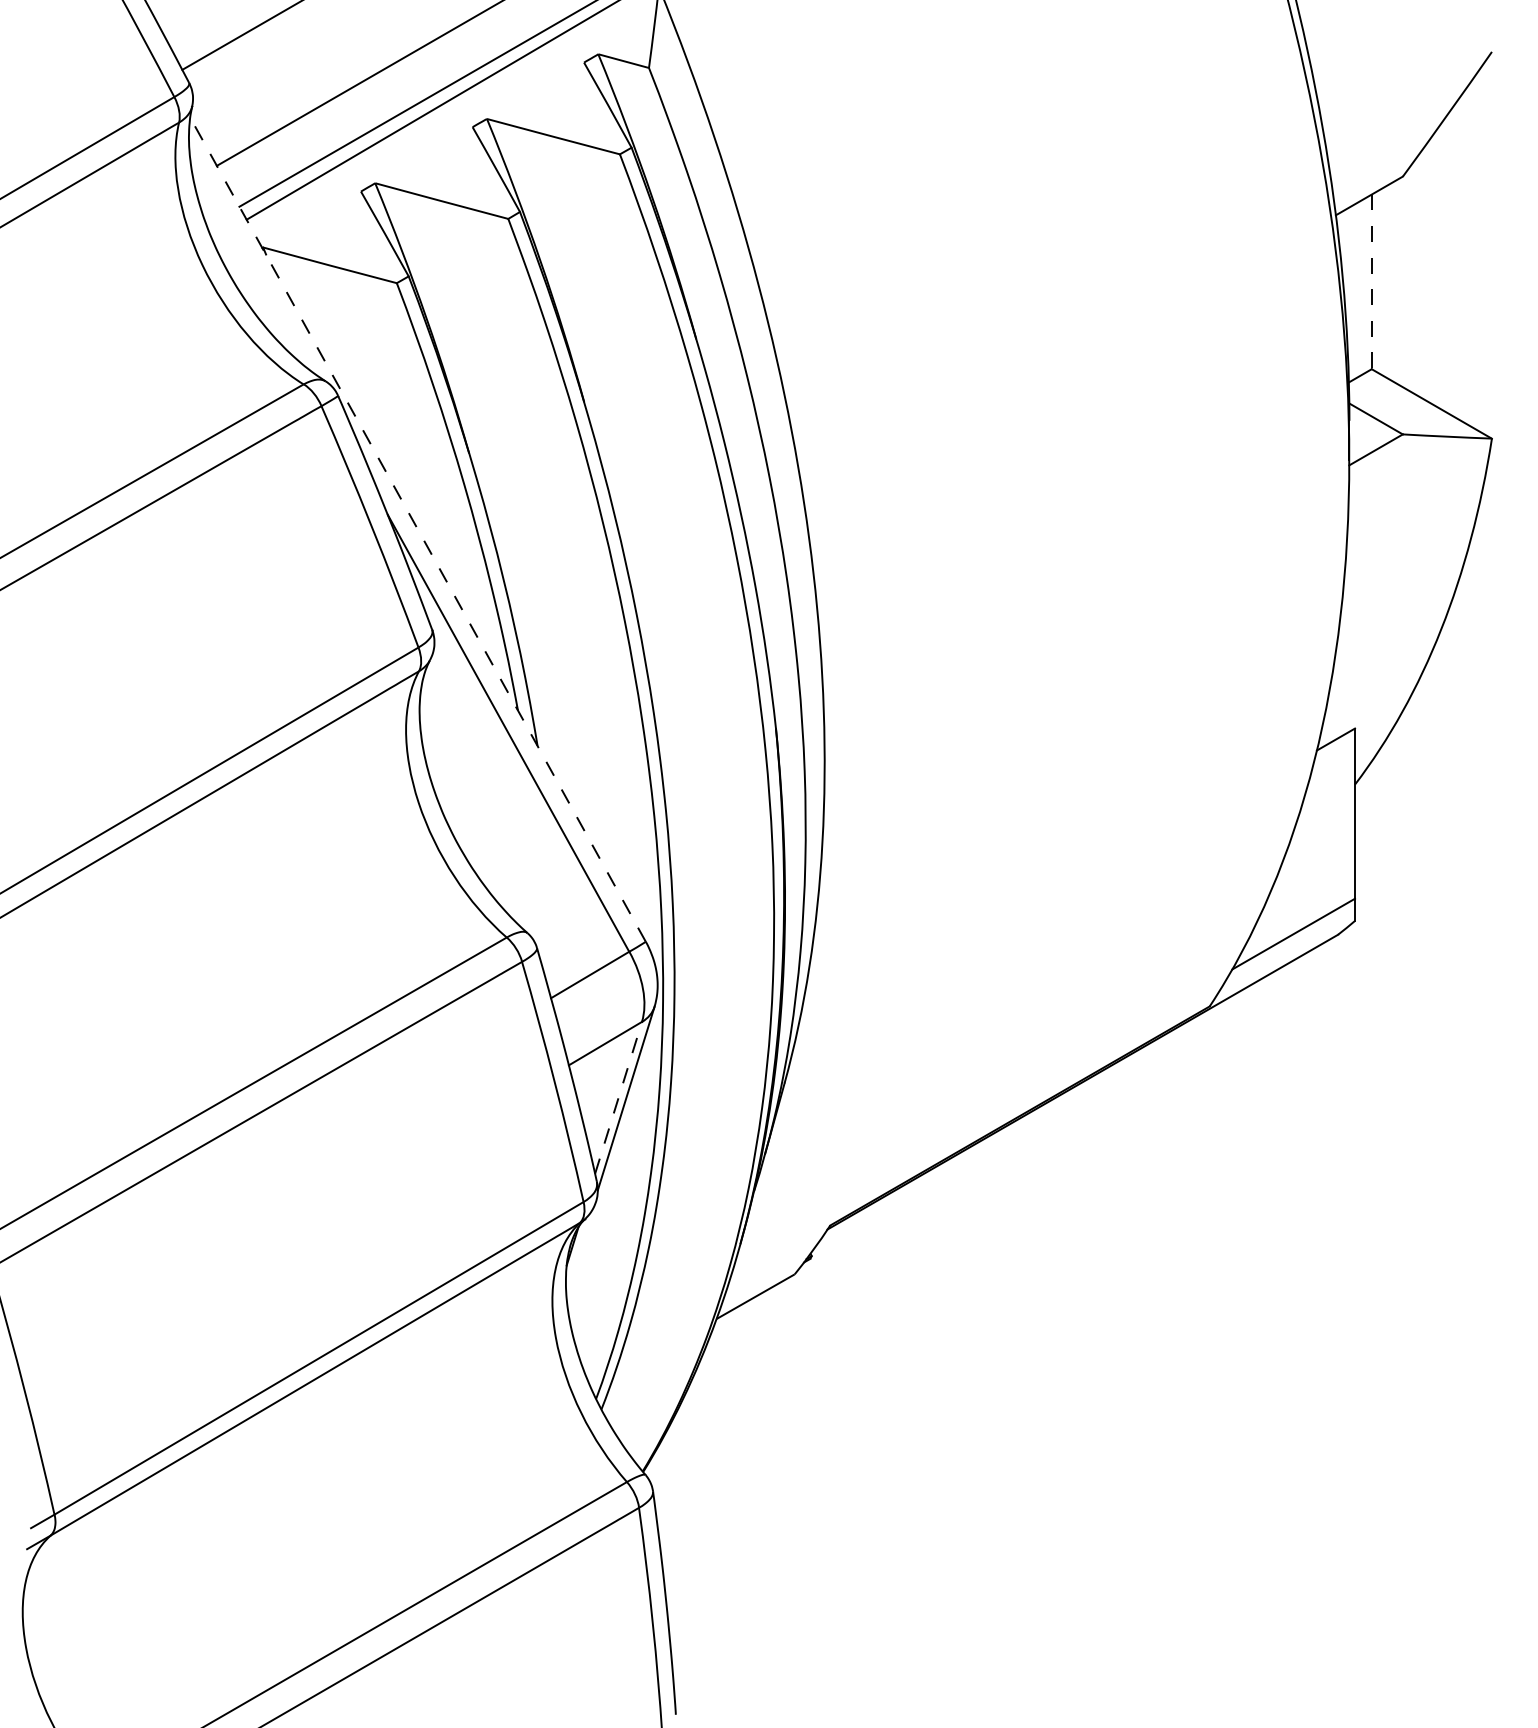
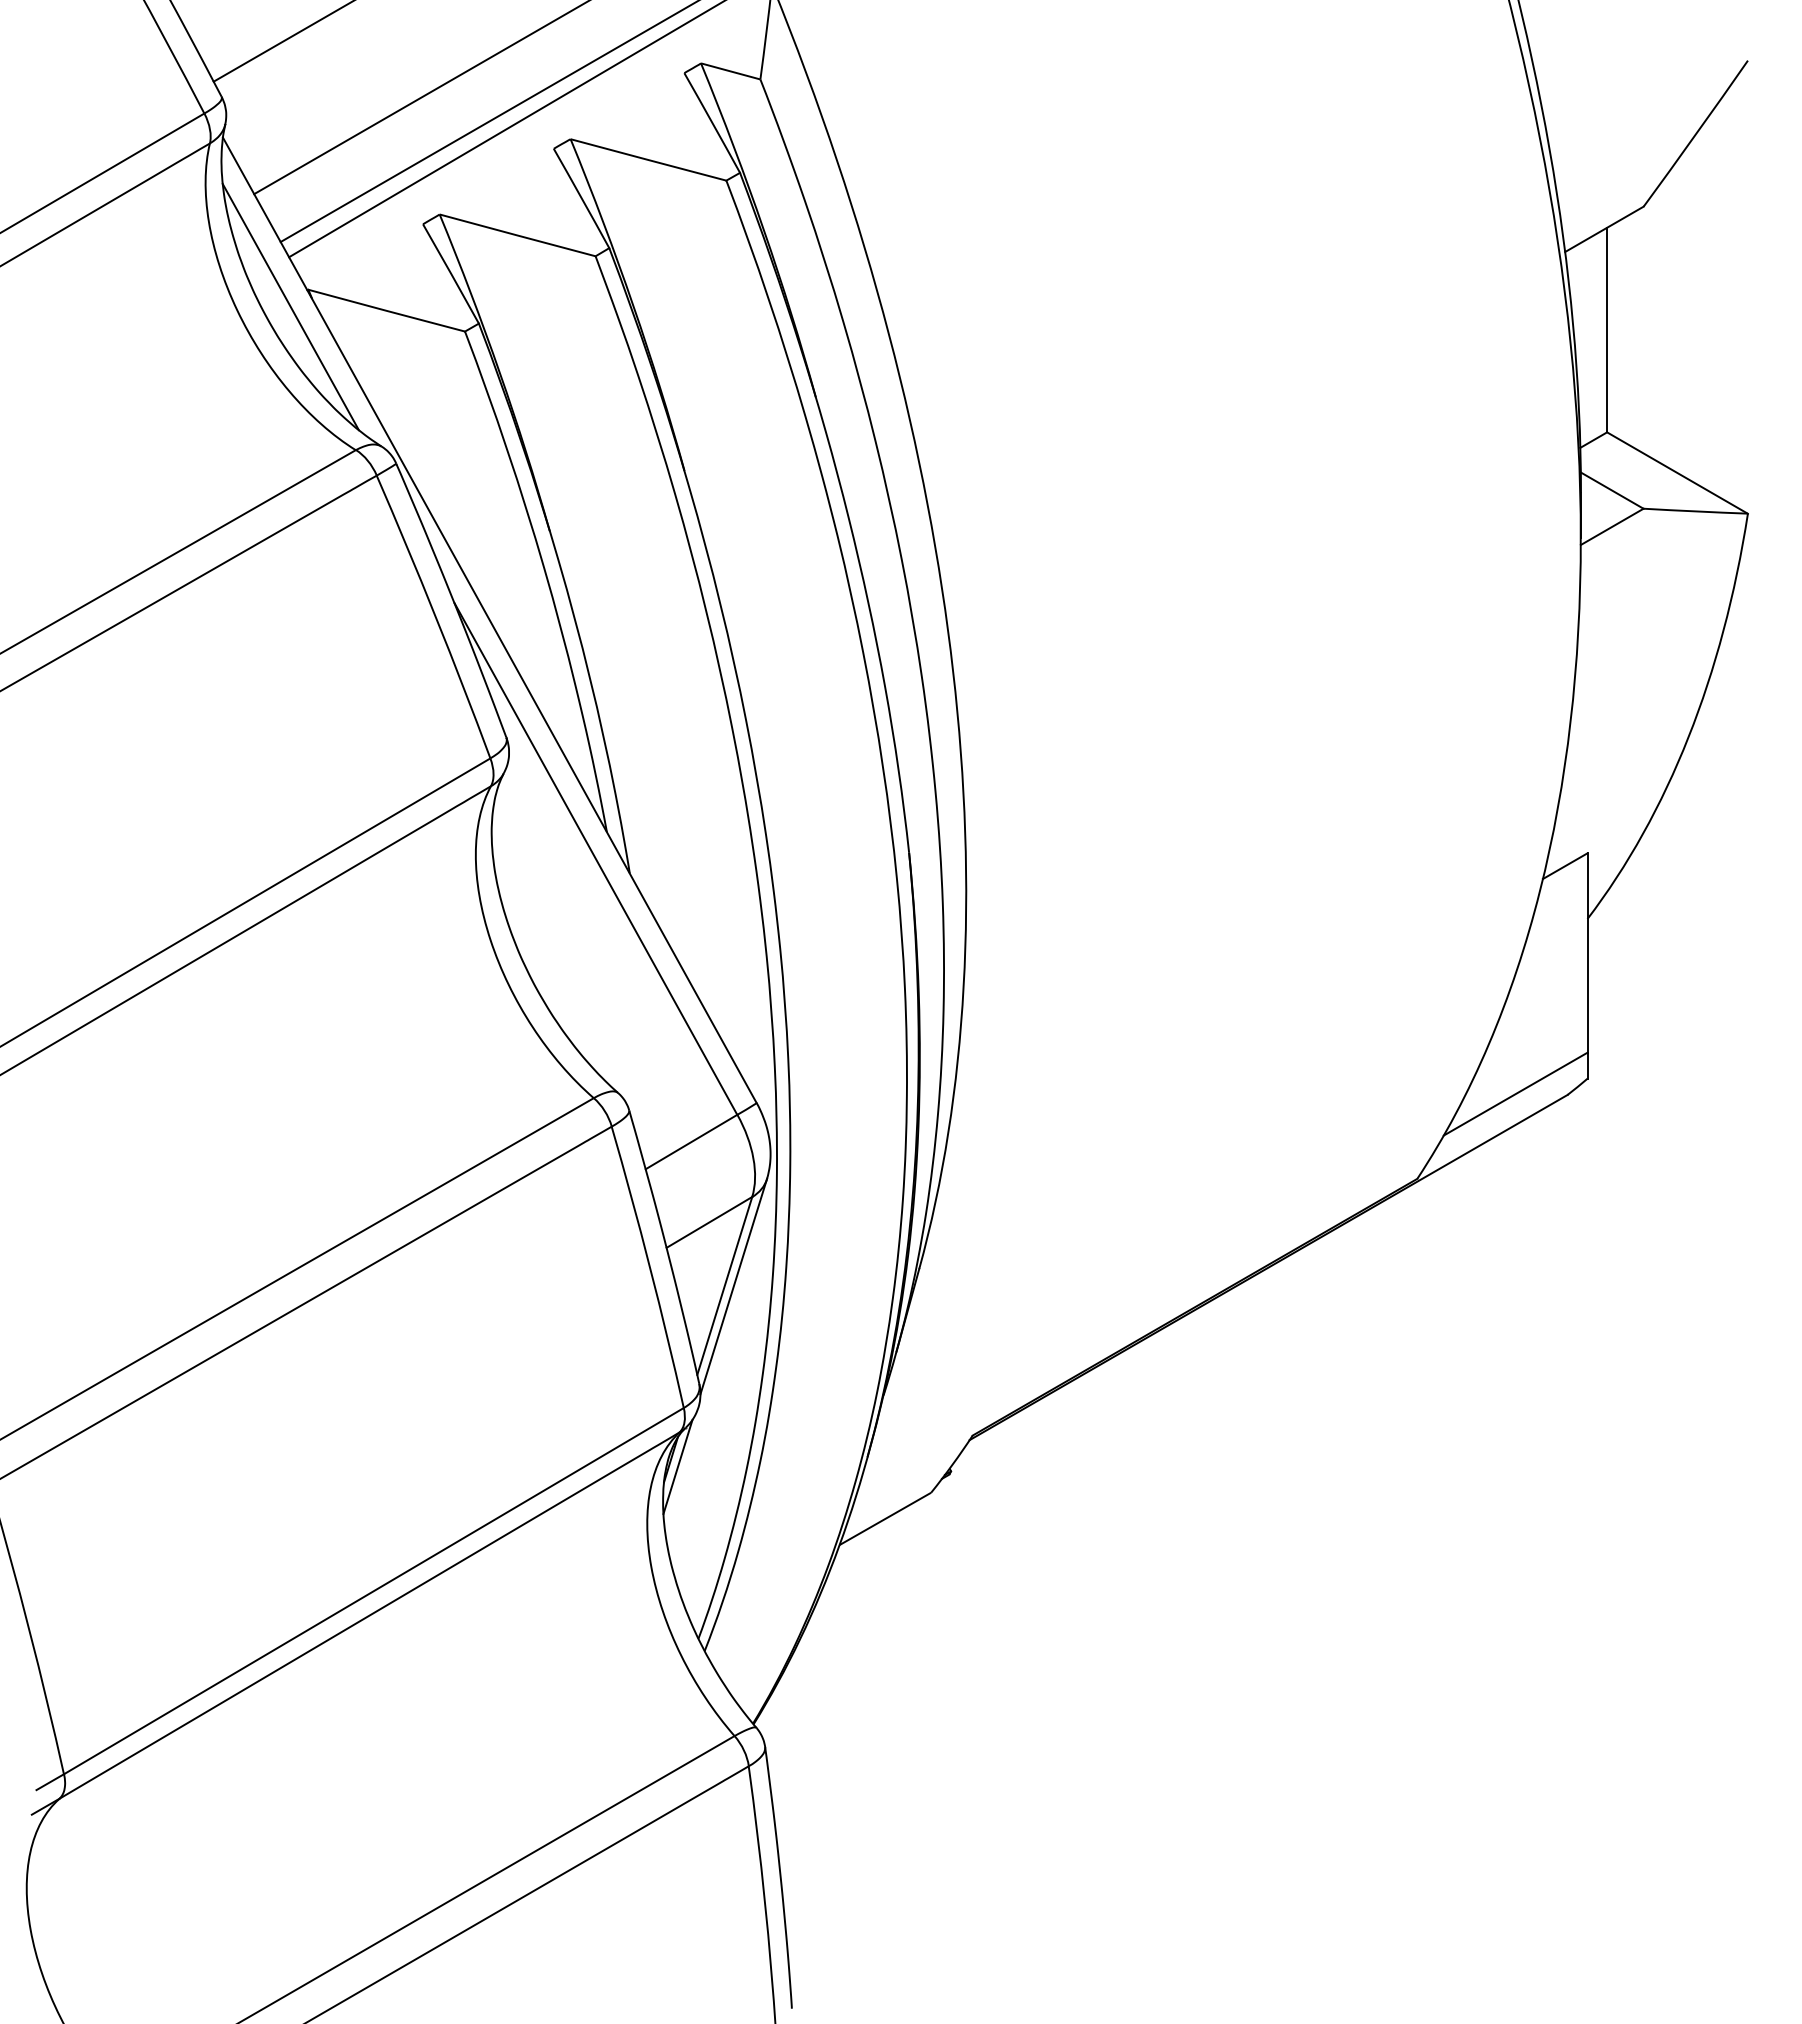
line: (247, 261) -> (290, 306), added
line: (1372, 282) -> (1607, 330), dashed -> solid
line: (417, 528) -> (489, 619), dashed -> solid
line: (618, 1097) -> (724, 1285), dashed -> solid
line: (578, 1251) -> (677, 1466), added

